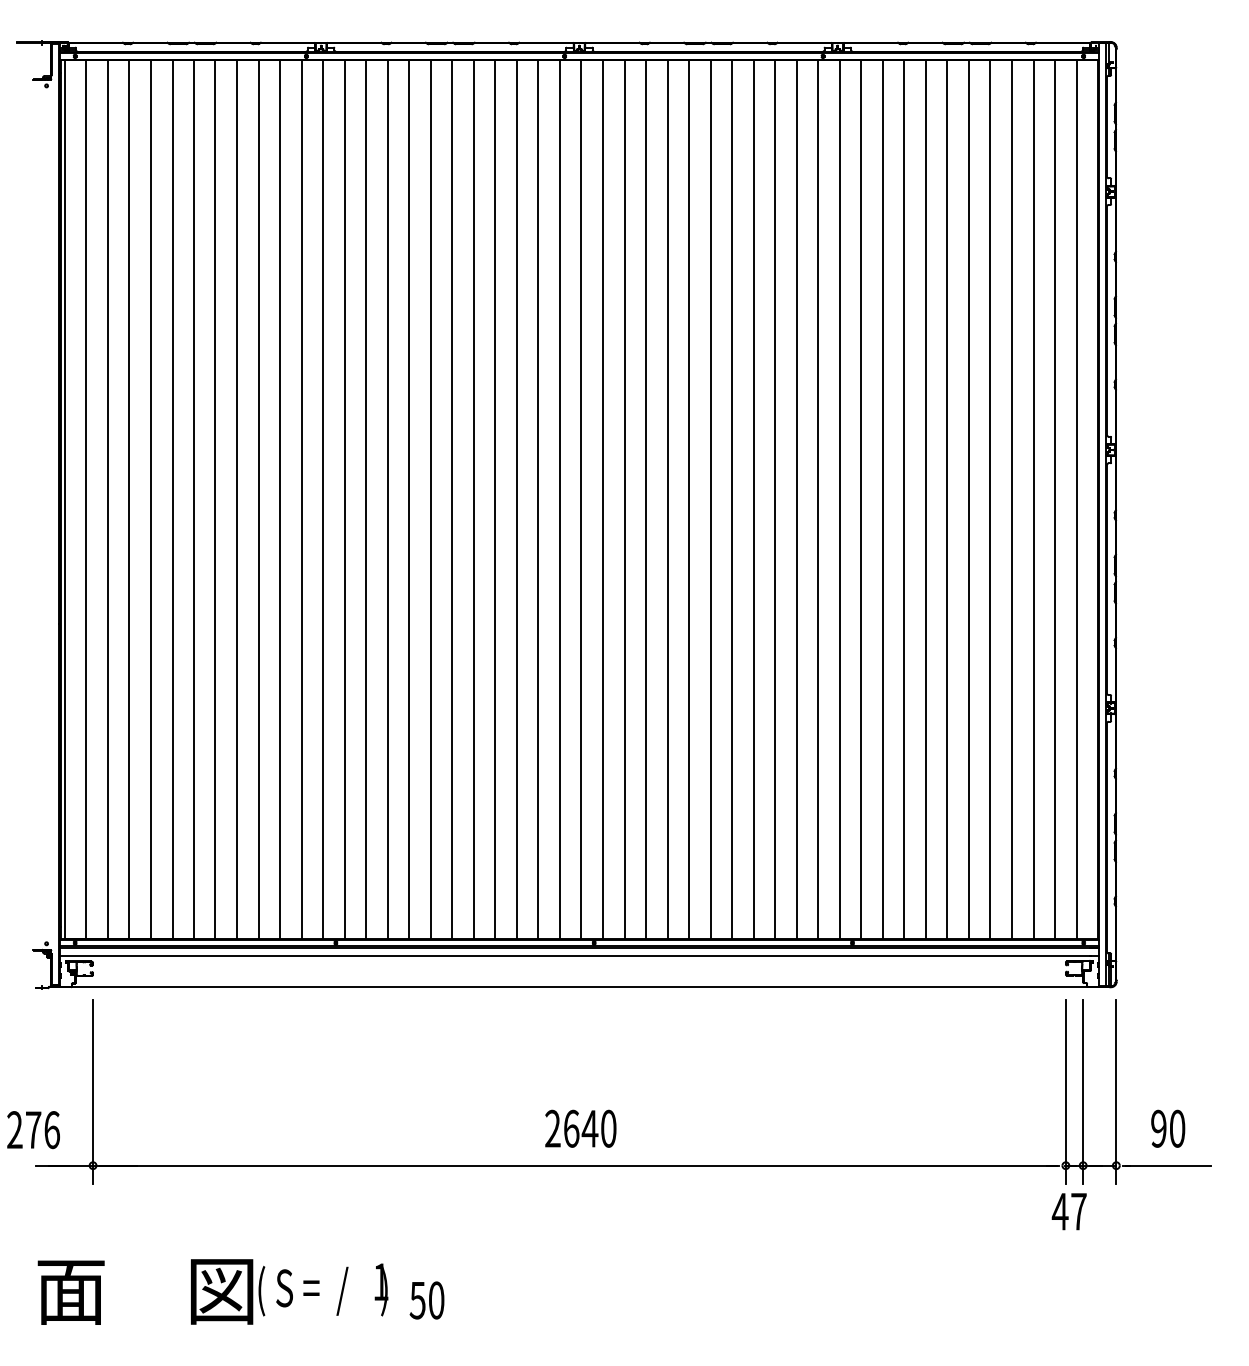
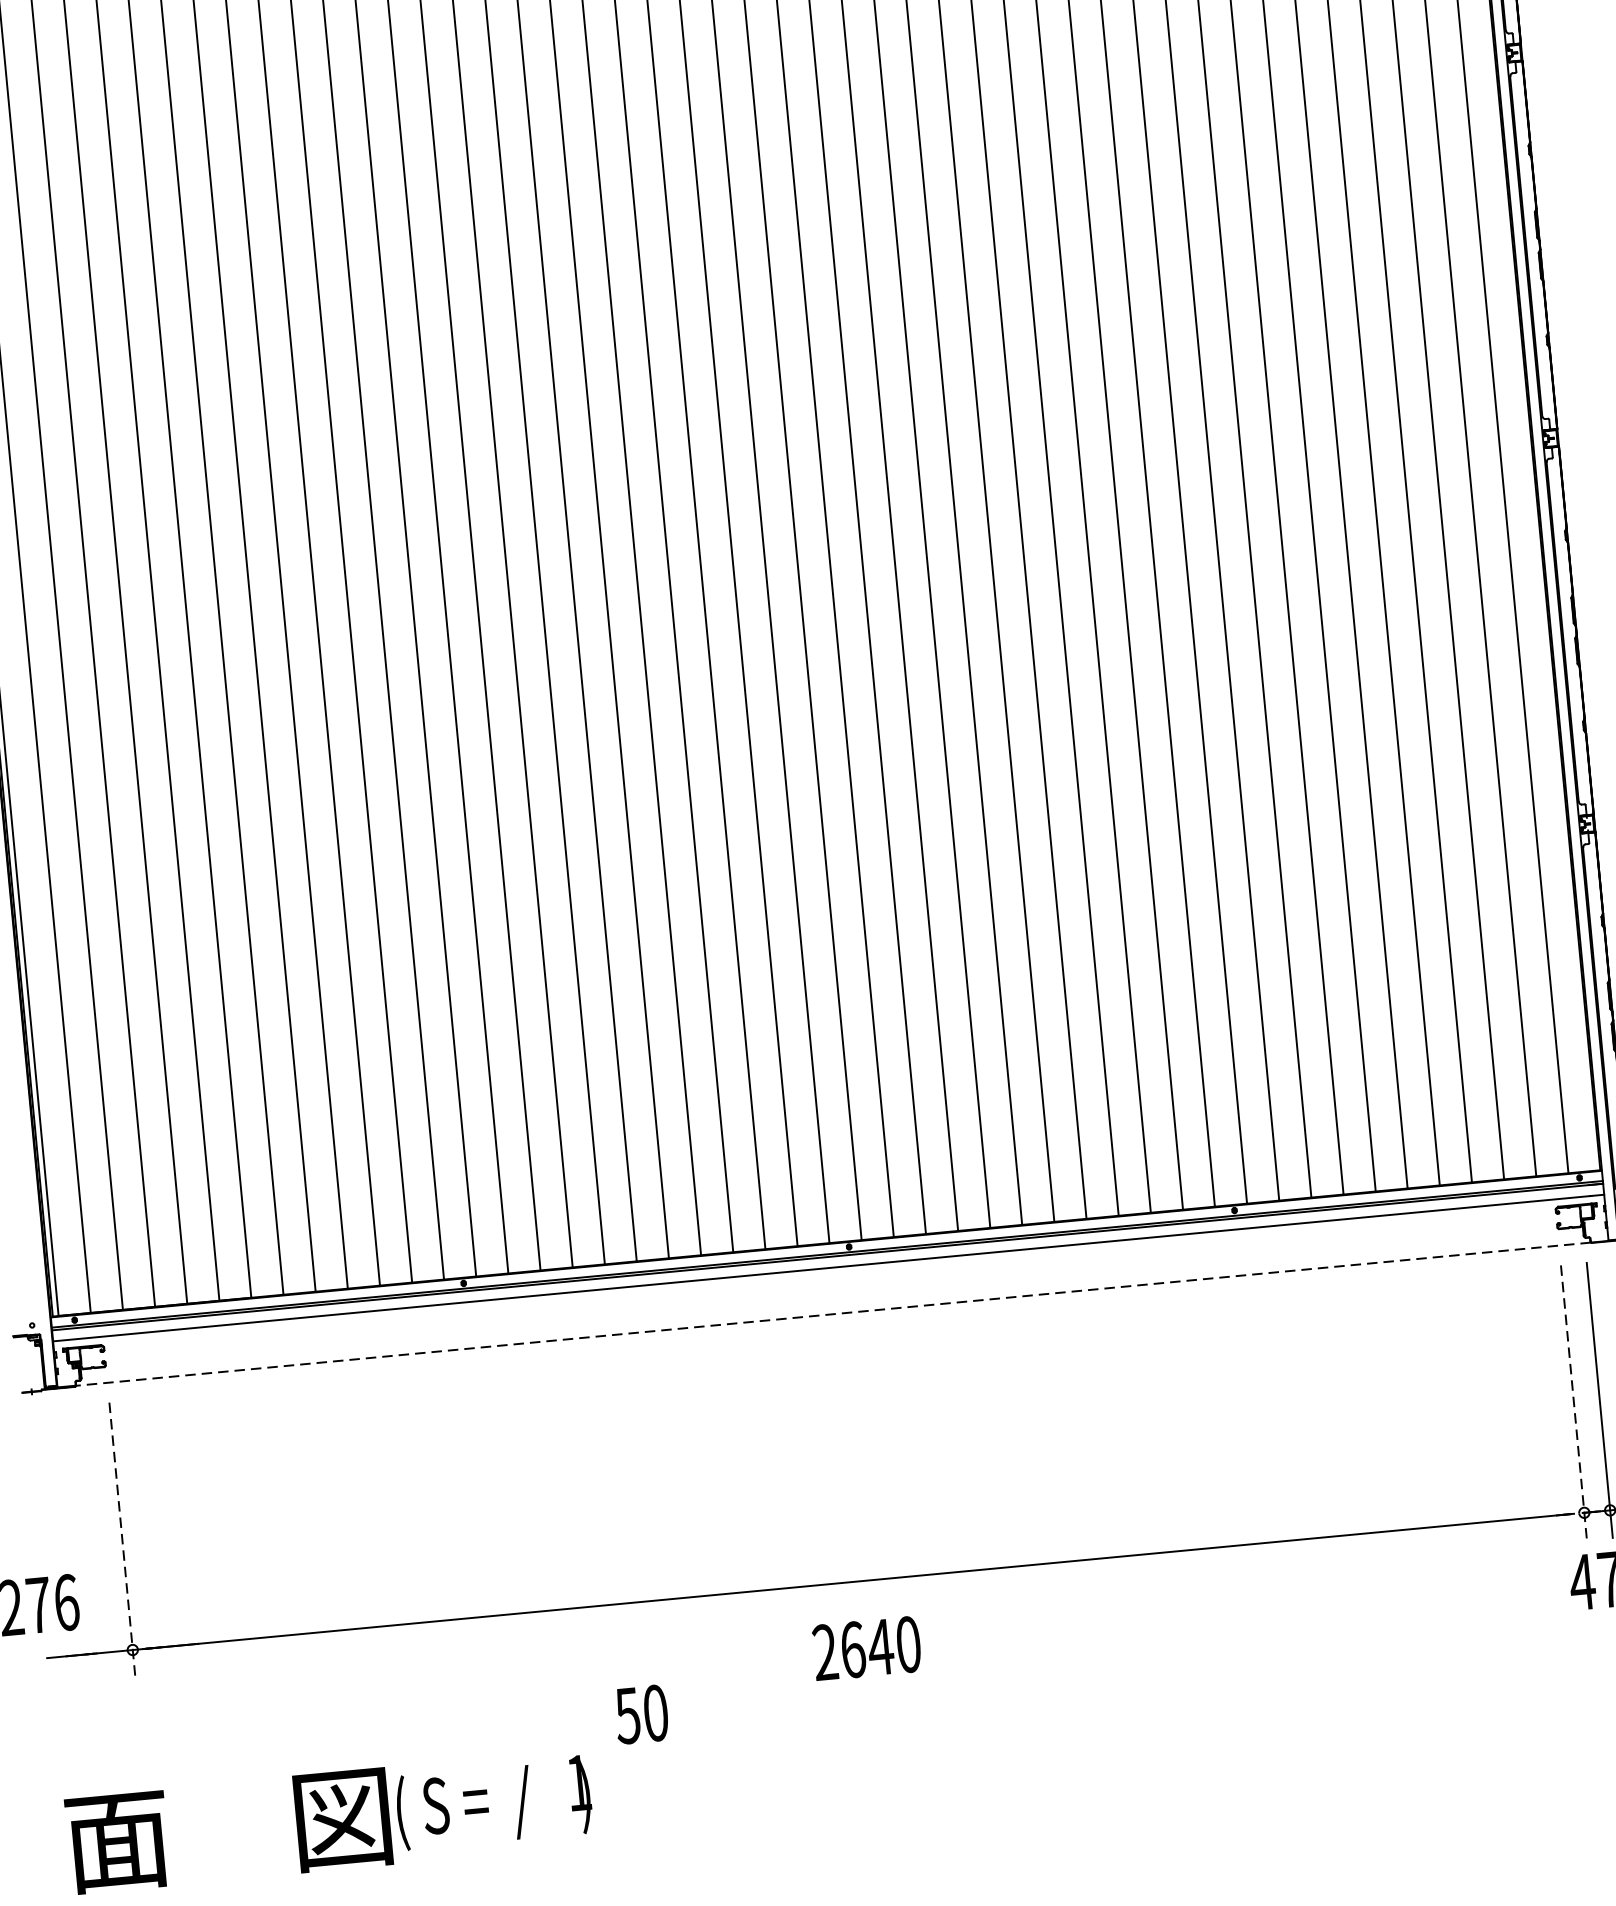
line: (579, 986) -> (833, 1314), solid -> dashed
line: (93, 1092) -> (123, 1540), solid -> dashed
line: (1065, 1092) -> (1573, 1403), solid -> dashed
text: (580, 1128) -> (866, 1648), moved
text: (426, 1300) -> (640, 1714), moved

